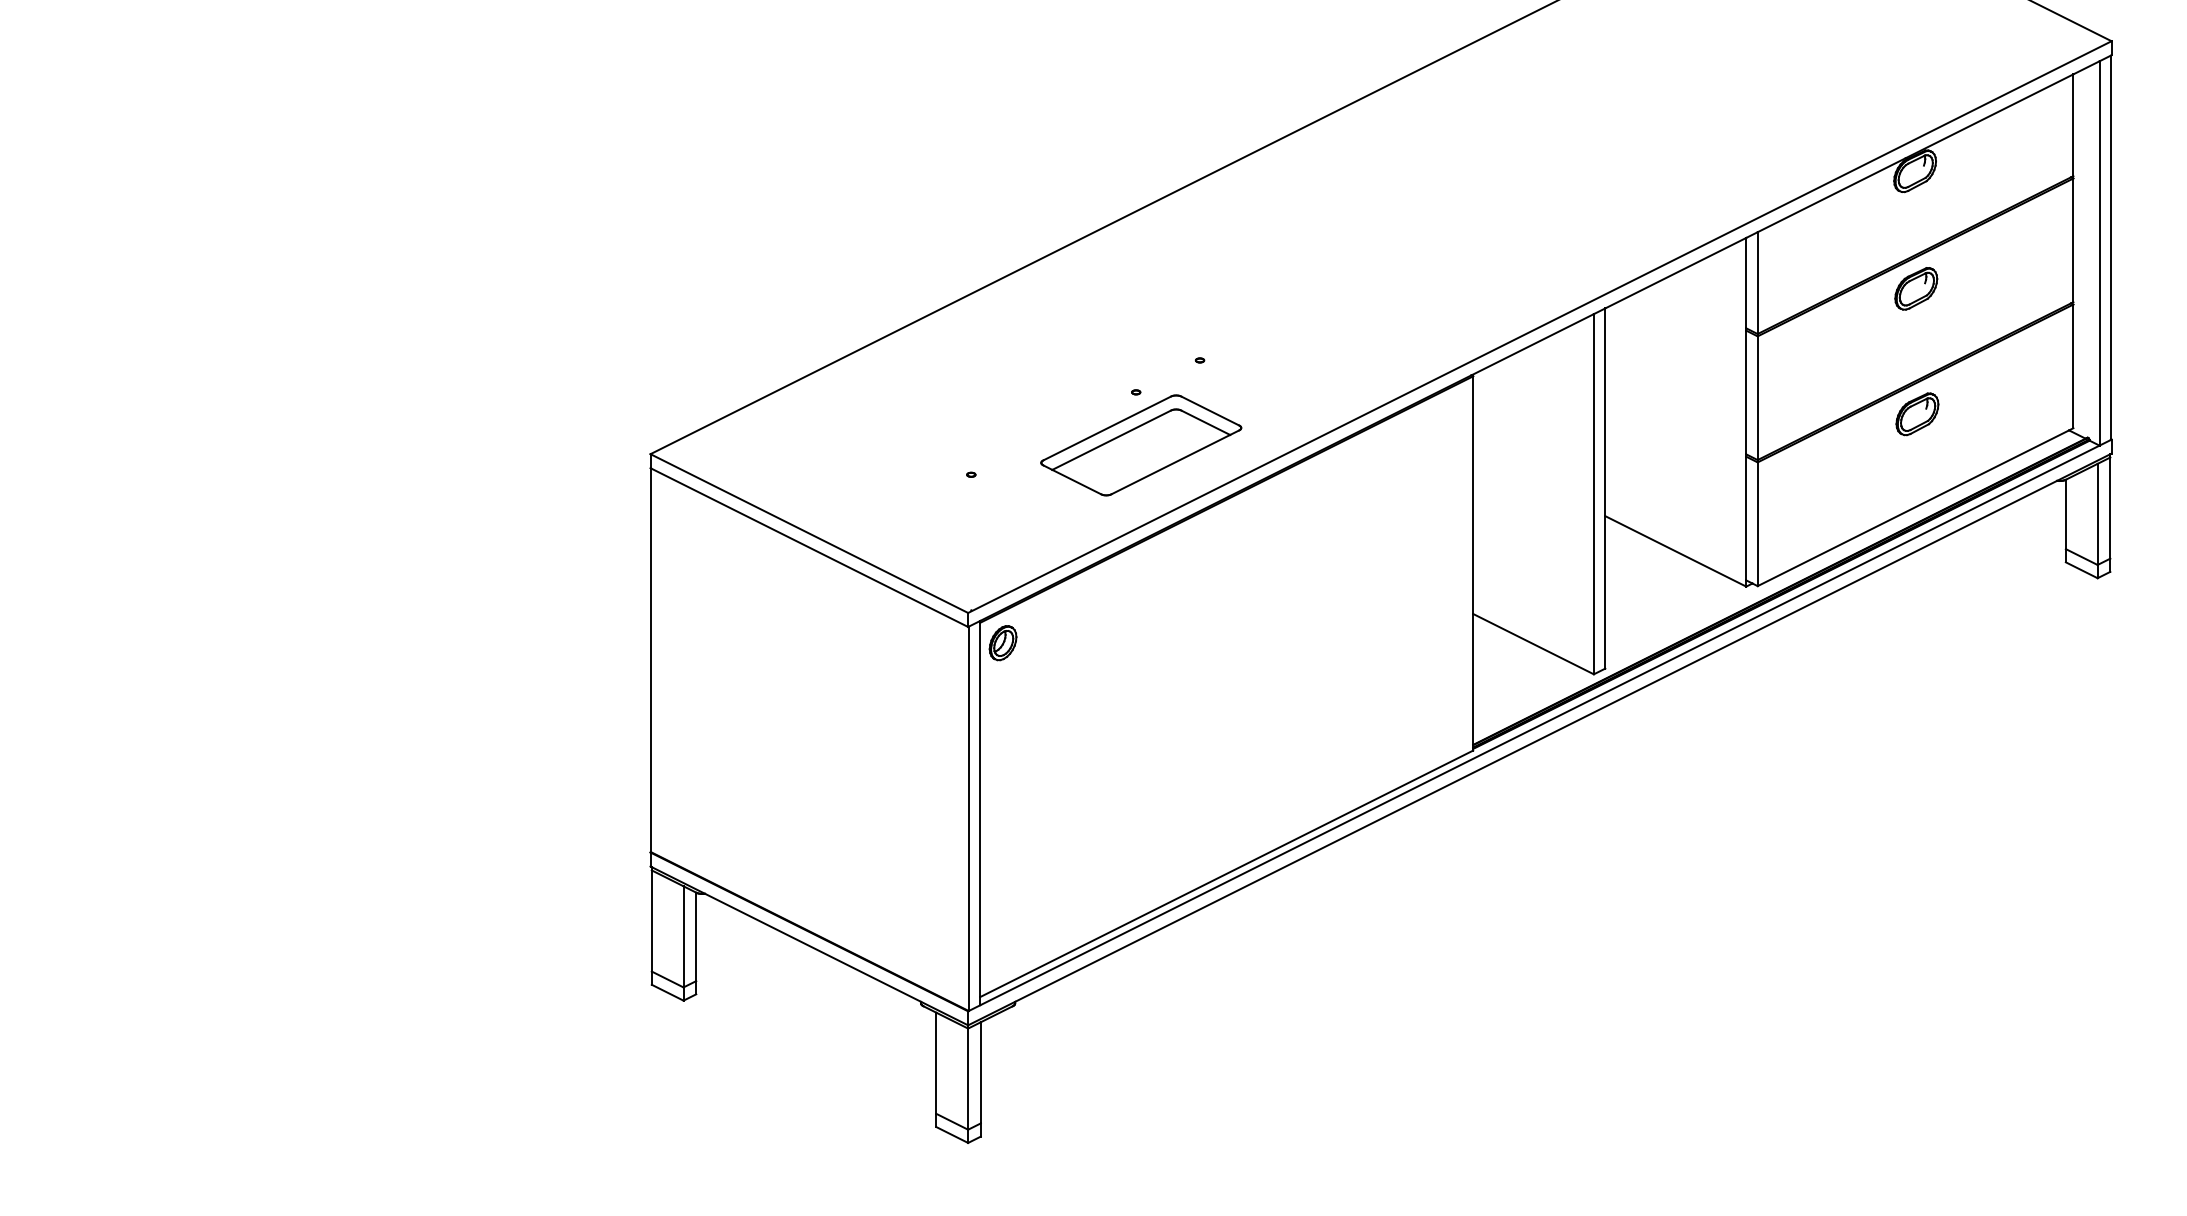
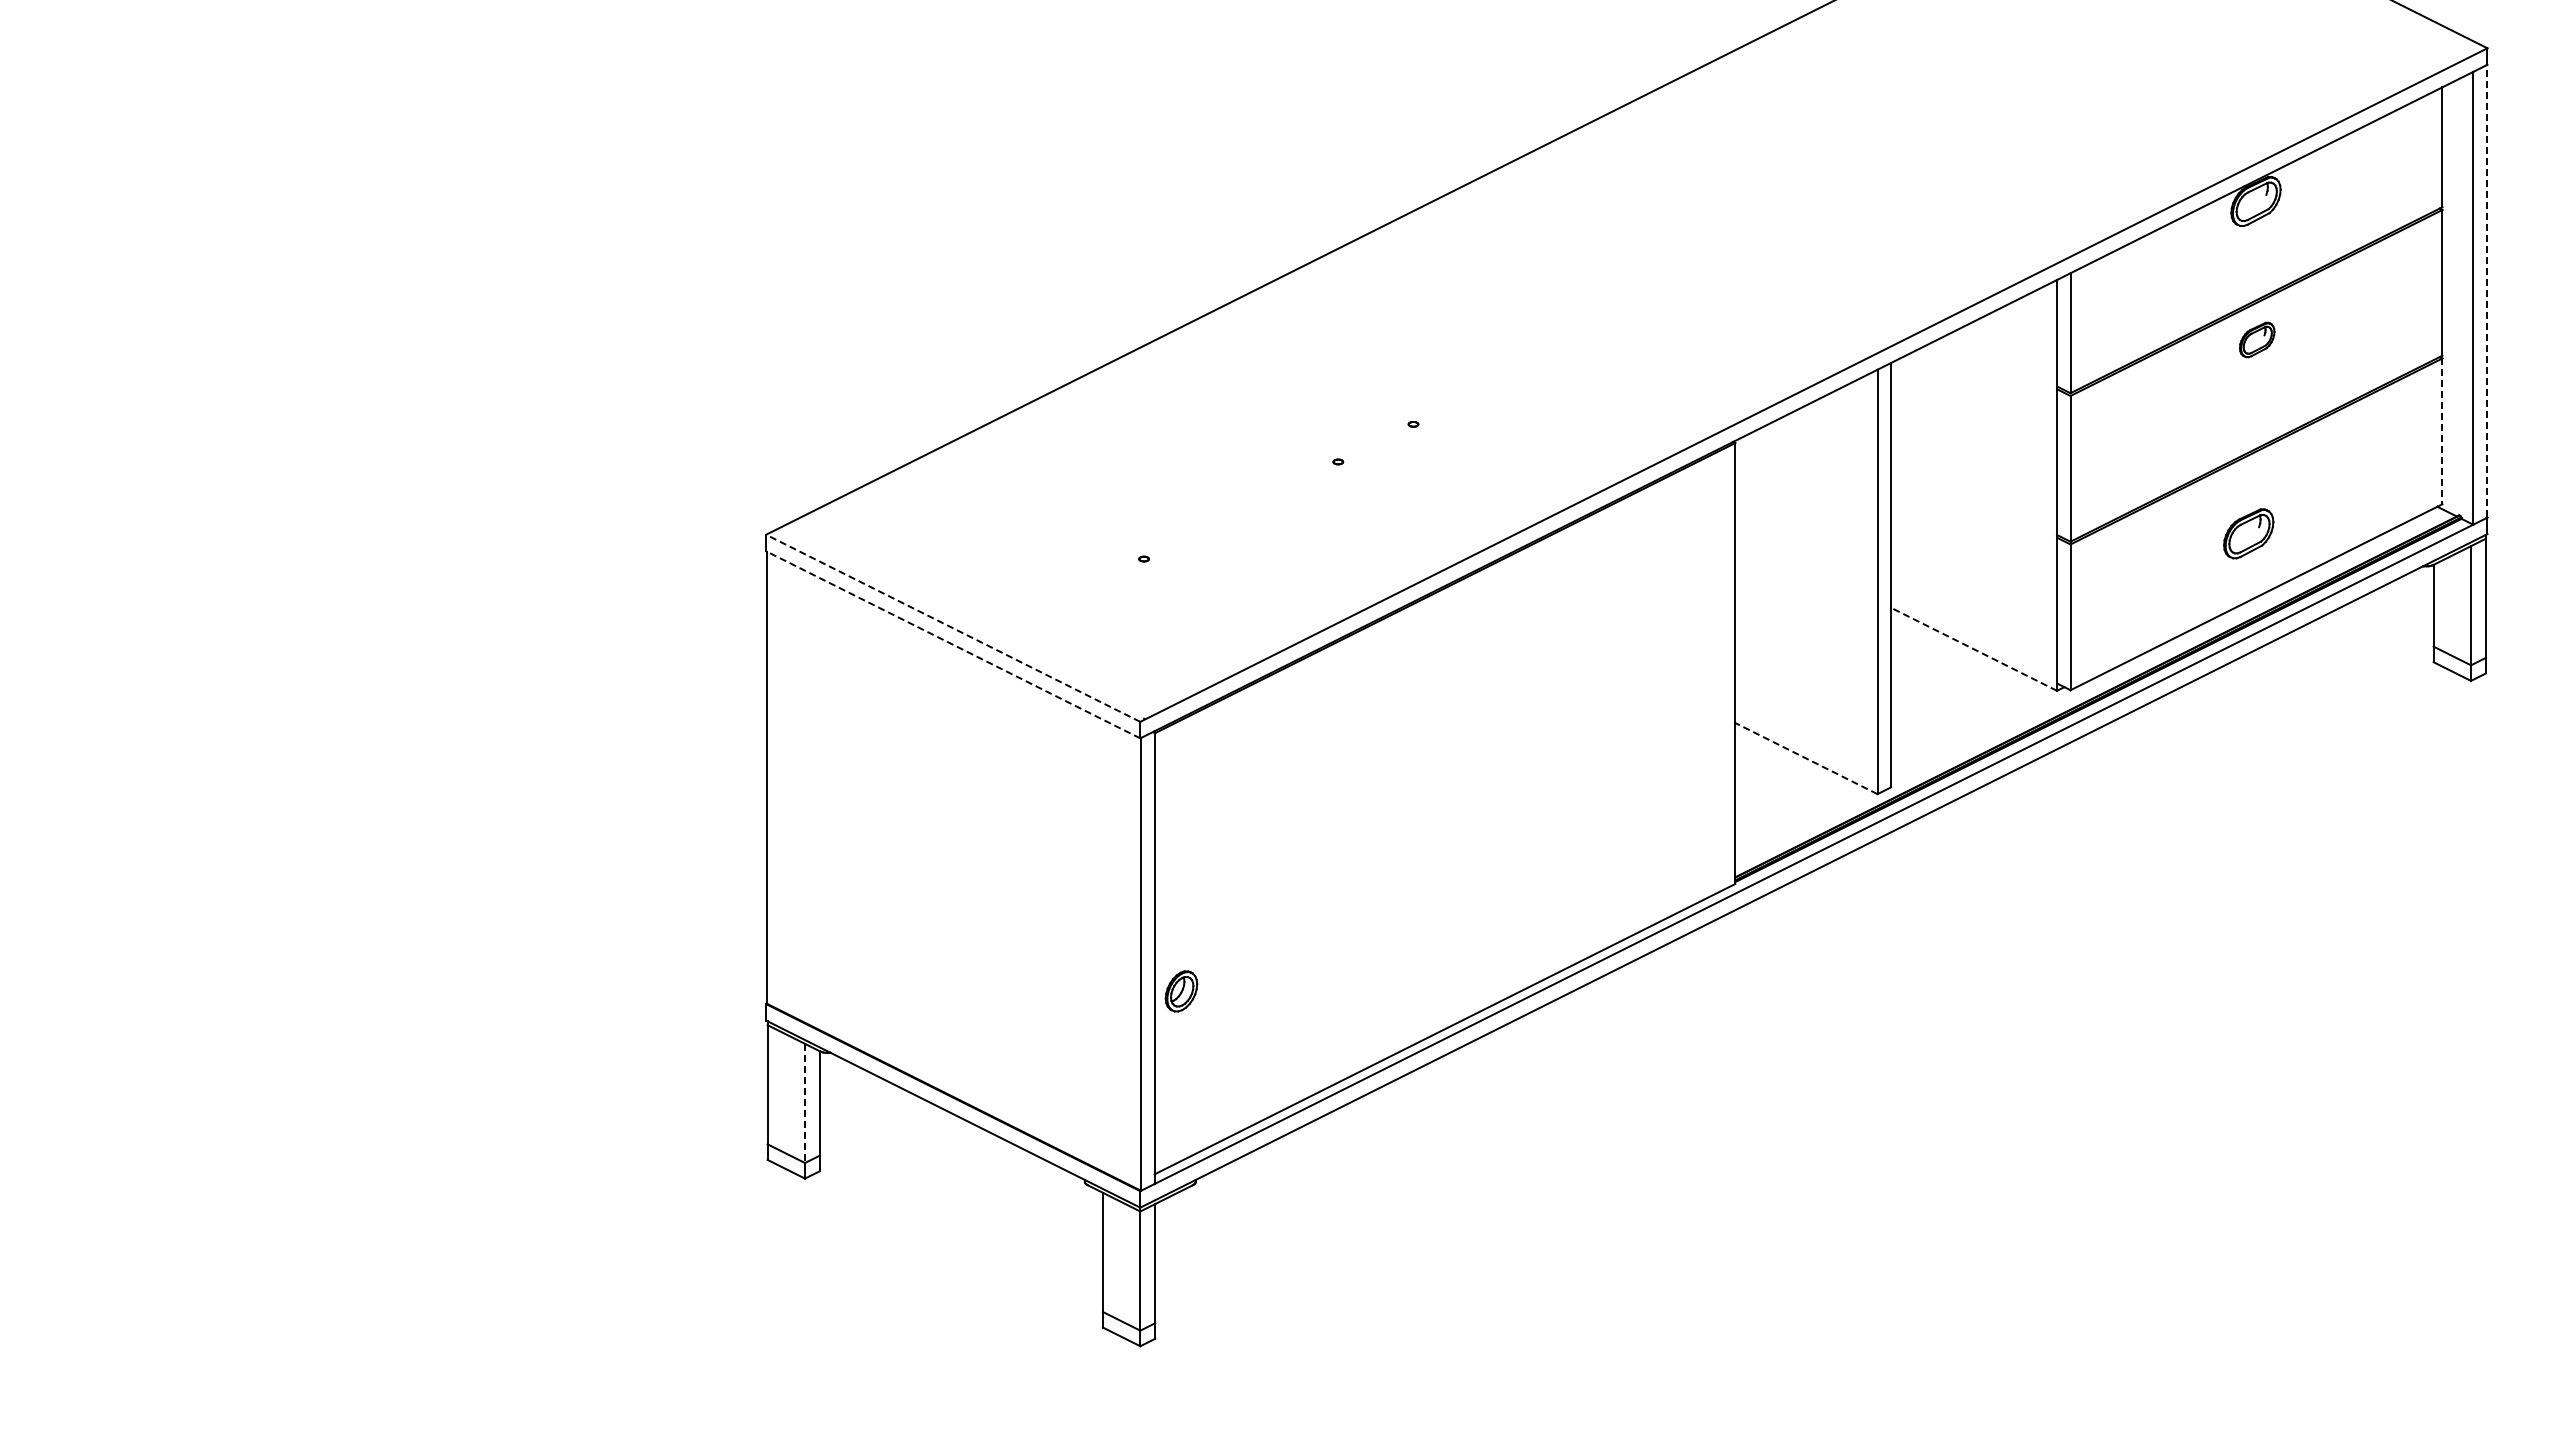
line: (2110, 246) -> (2486, 290), solid -> dashed
part: (1915, 288) -> (2256, 339), size x0.7
line: (2073, 366) -> (2442, 431), solid -> dashed
part: (1917, 414) -> (2248, 533), moved
part: (1140, 445) -> (1343, 524), removed
line: (808, 533) -> (952, 628), solid -> dashed
line: (809, 548) -> (953, 645), solid -> dashed
line: (1676, 551) -> (1974, 649), solid -> dashed
part: (1003, 643) -> (1181, 991), moved
line: (1532, 644) -> (1805, 758), solid -> dashed
line: (683, 936) -> (805, 1103), solid -> dashed

